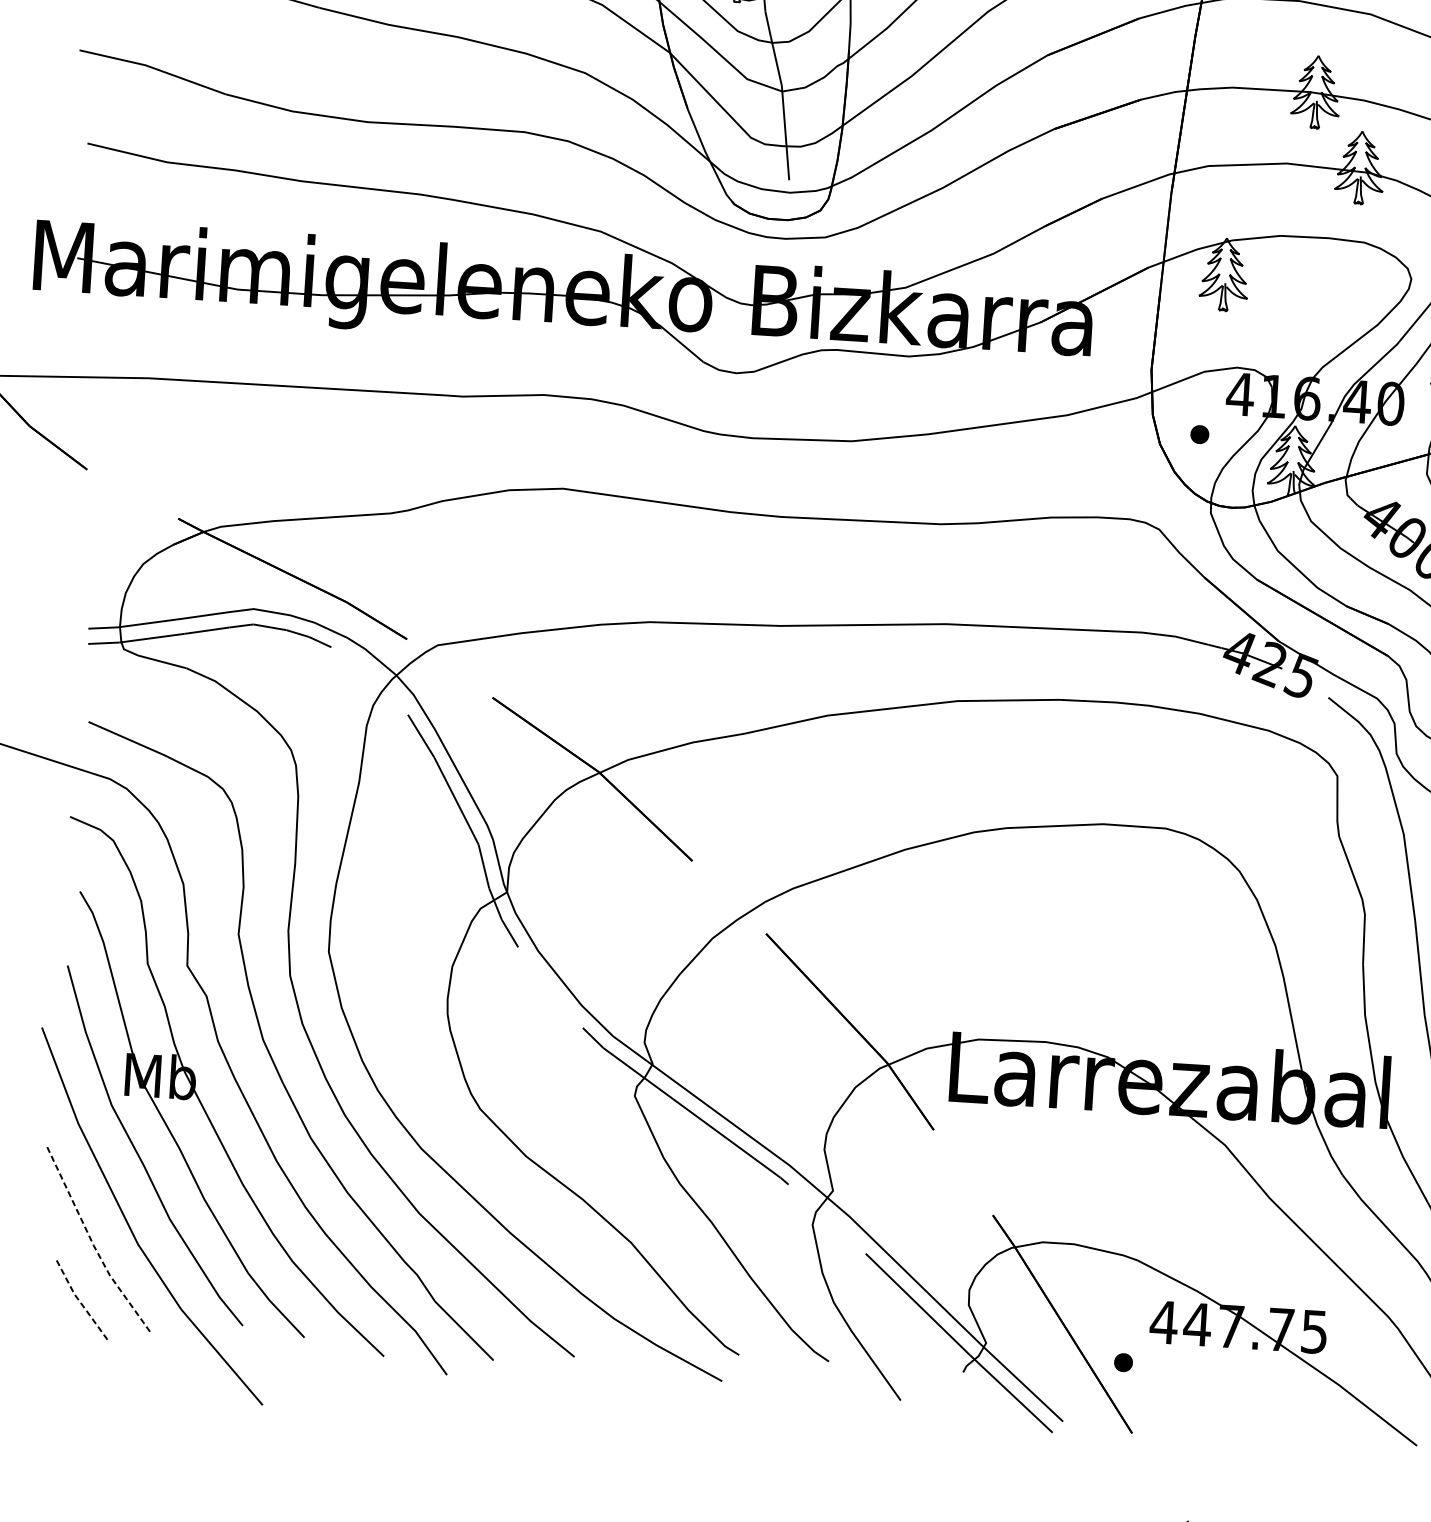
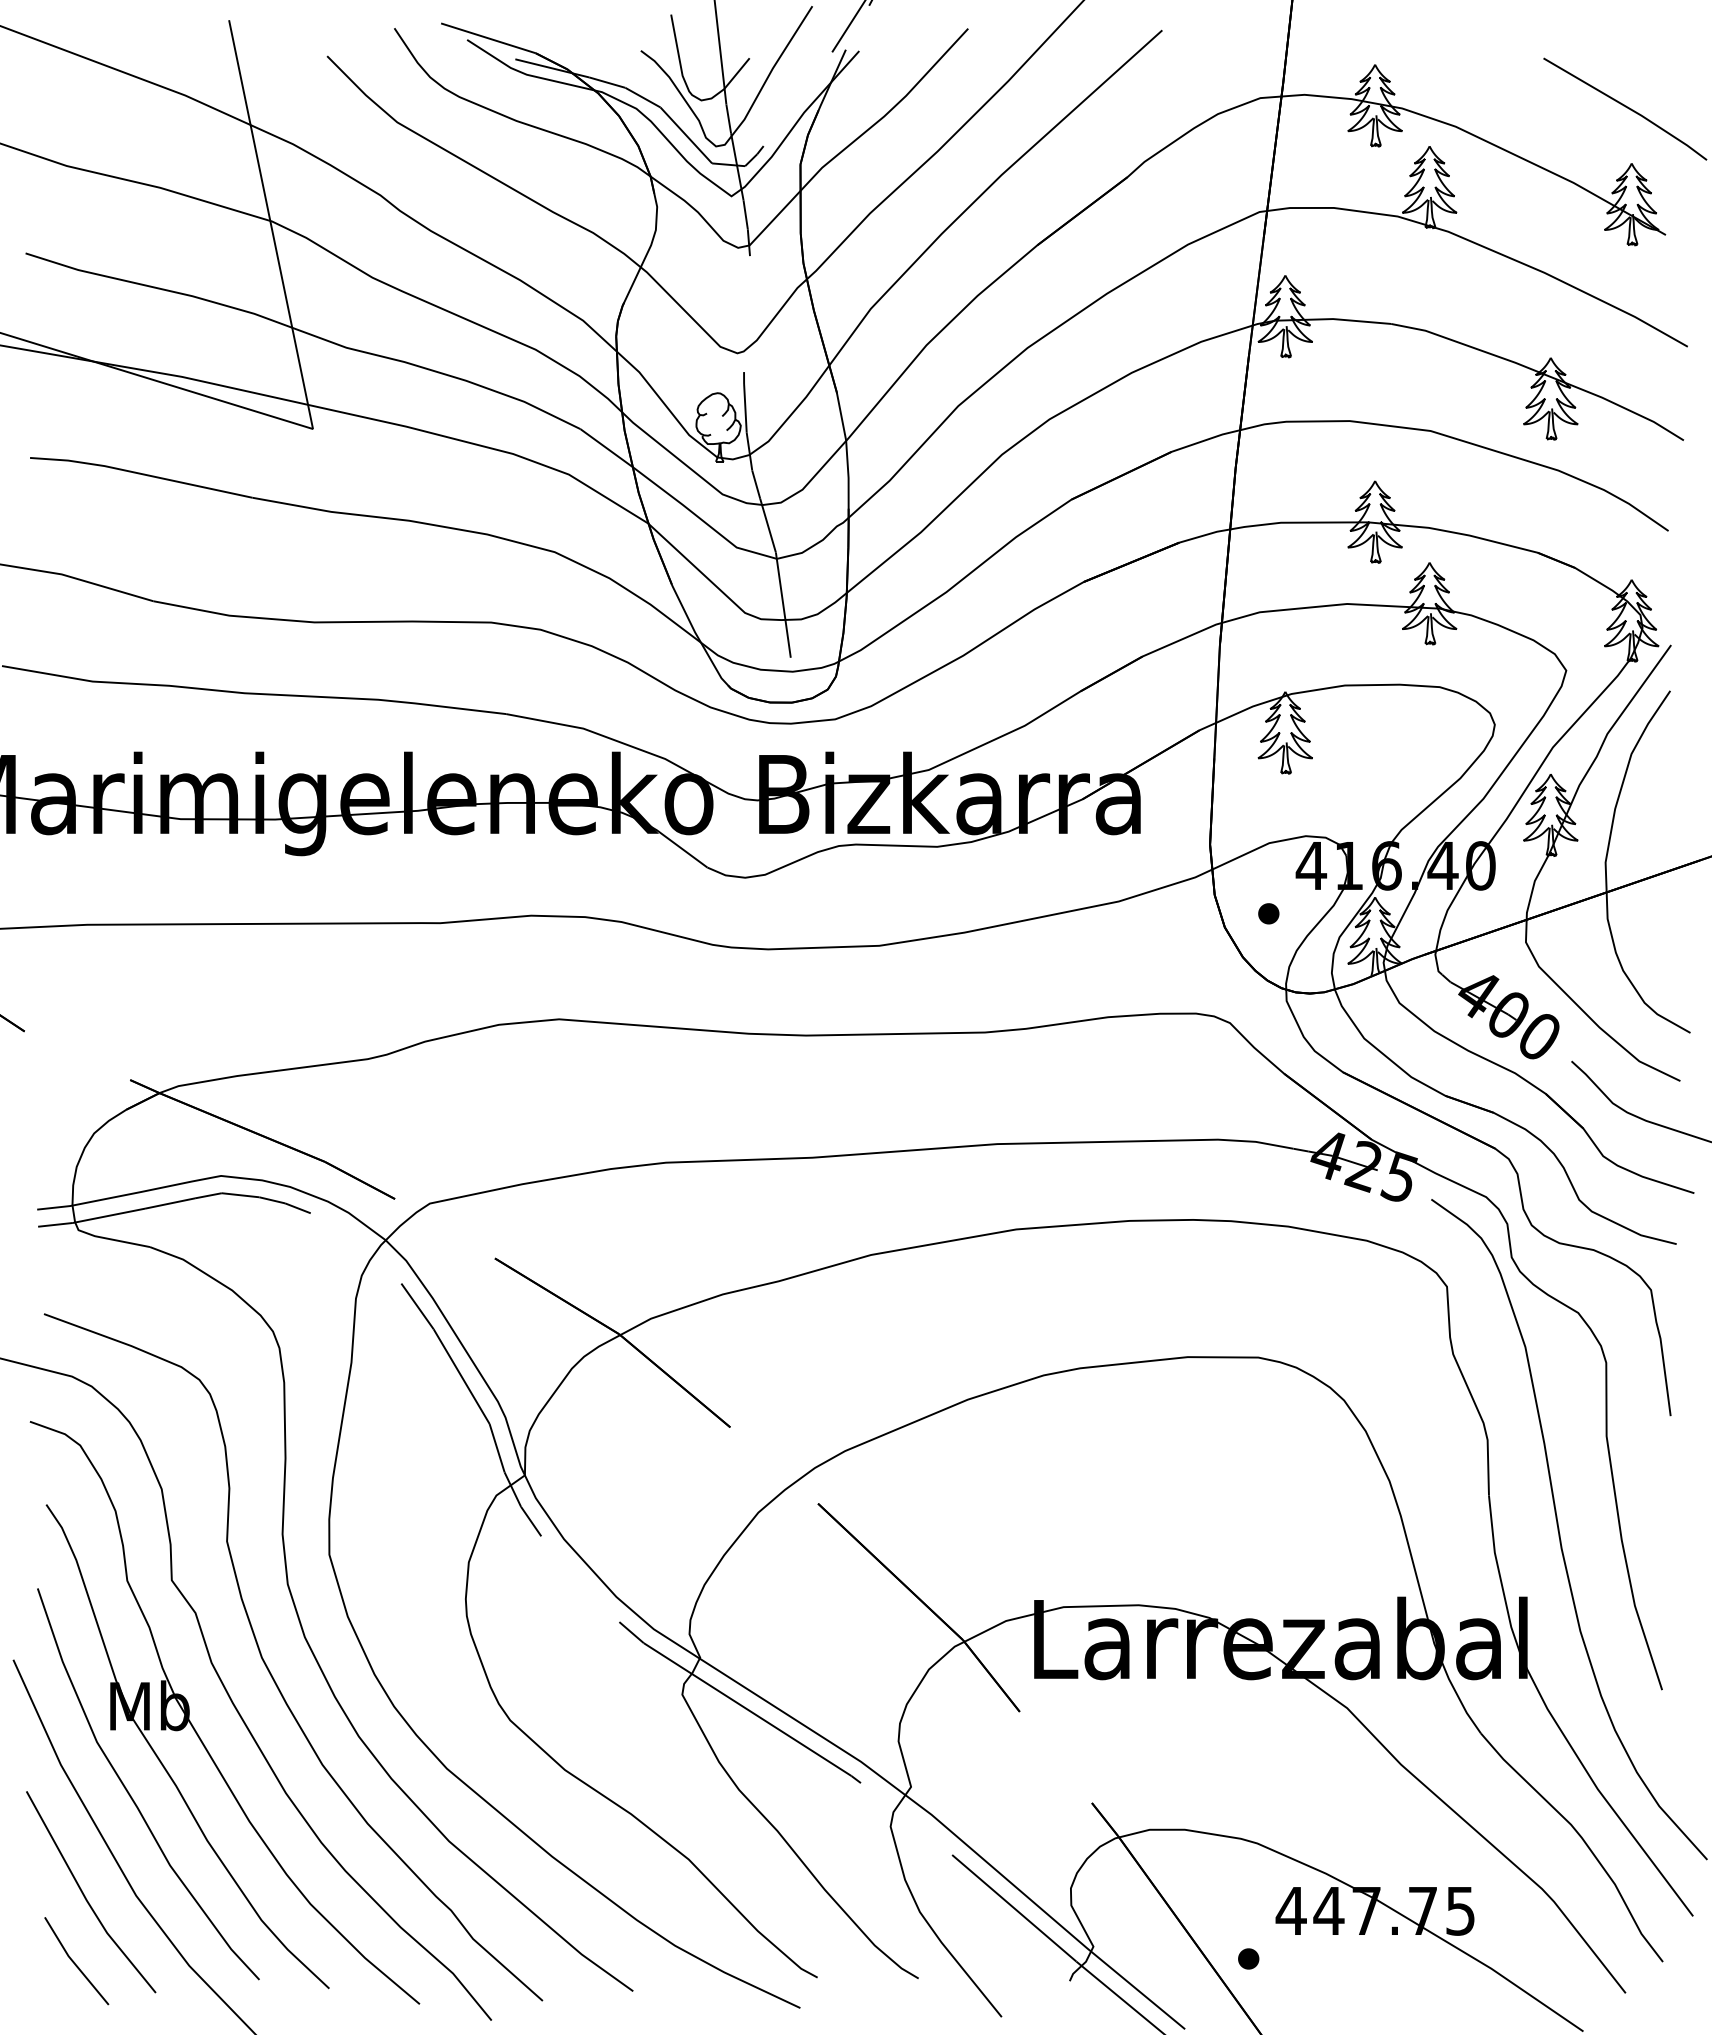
line: (92, 1242) -> (85, 1897), dashed -> solid
line: (78, 1300) -> (73, 1962), dashed -> solid

